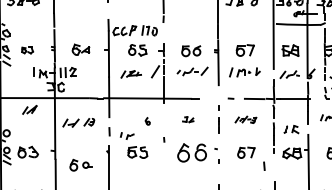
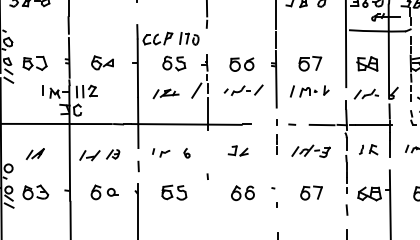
part: (27, 50) -> (34, 63), size x1.67
part: (29, 109) -> (34, 153), moved
part: (187, 119) -> (237, 150), size x1.43
line: (218, 119) -> (276, 137), moved
part: (245, 119) -> (310, 150), size x1.43
part: (291, 129) -> (368, 149), moved
part: (127, 135) -> (161, 152), moved
part: (191, 152) -> (242, 192), size x0.62
part: (80, 164) -> (104, 191), moved
line: (264, 165) -> (347, 209), moved

